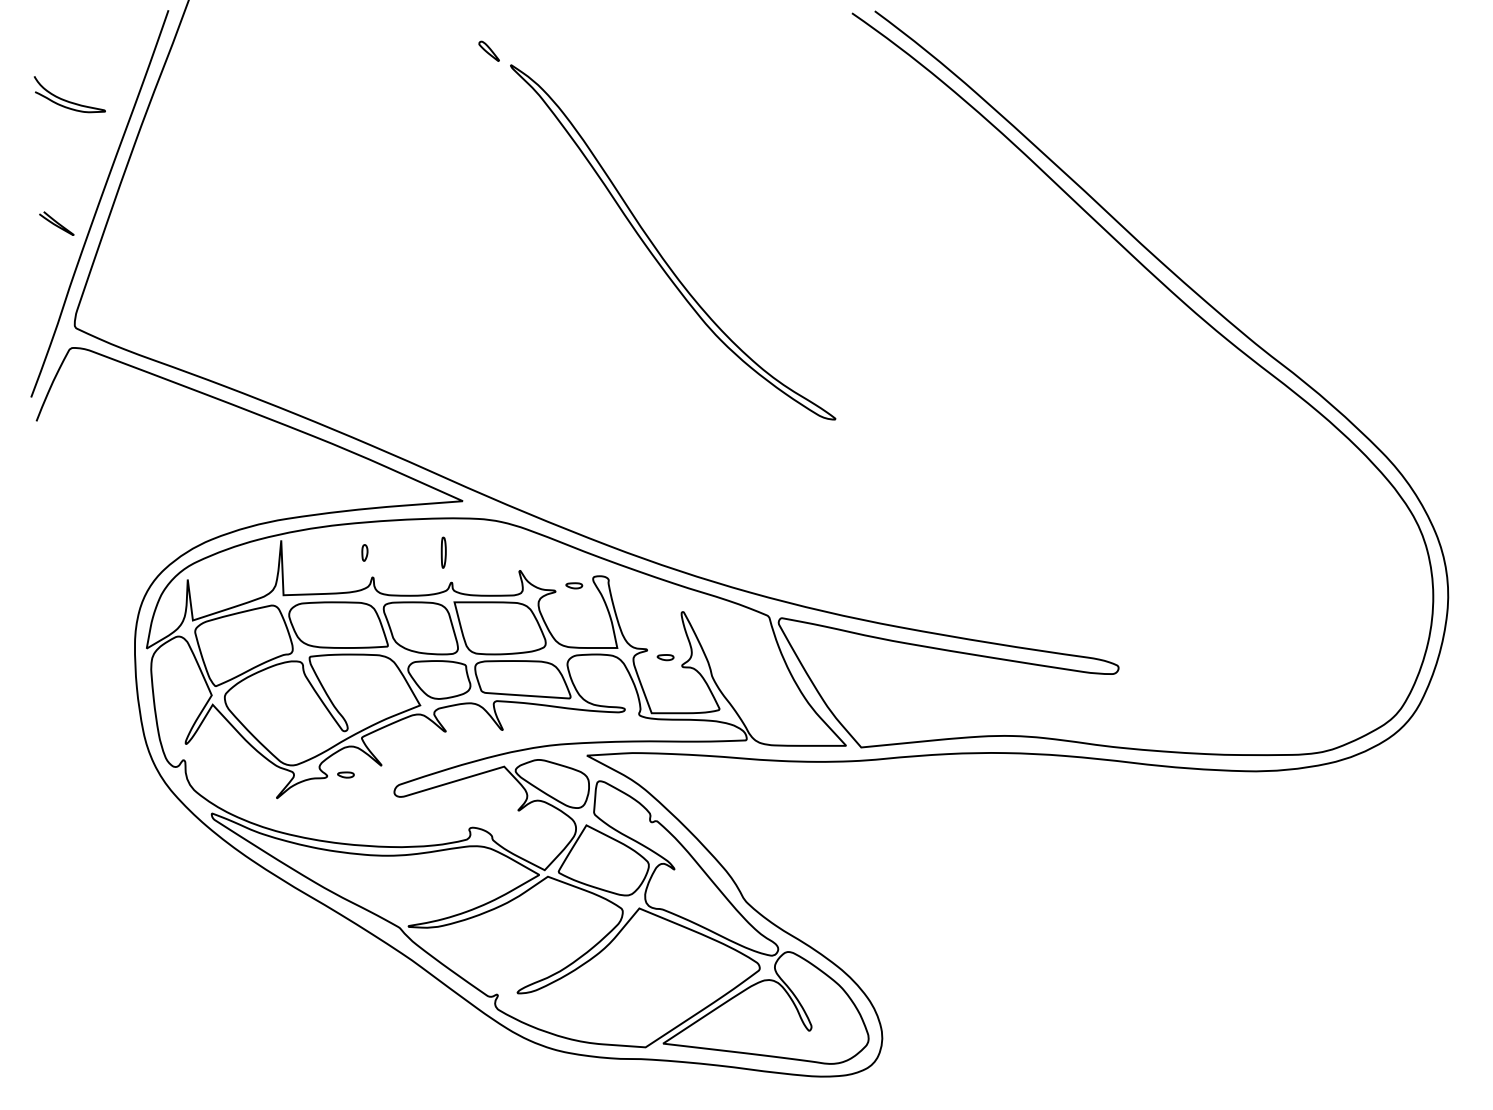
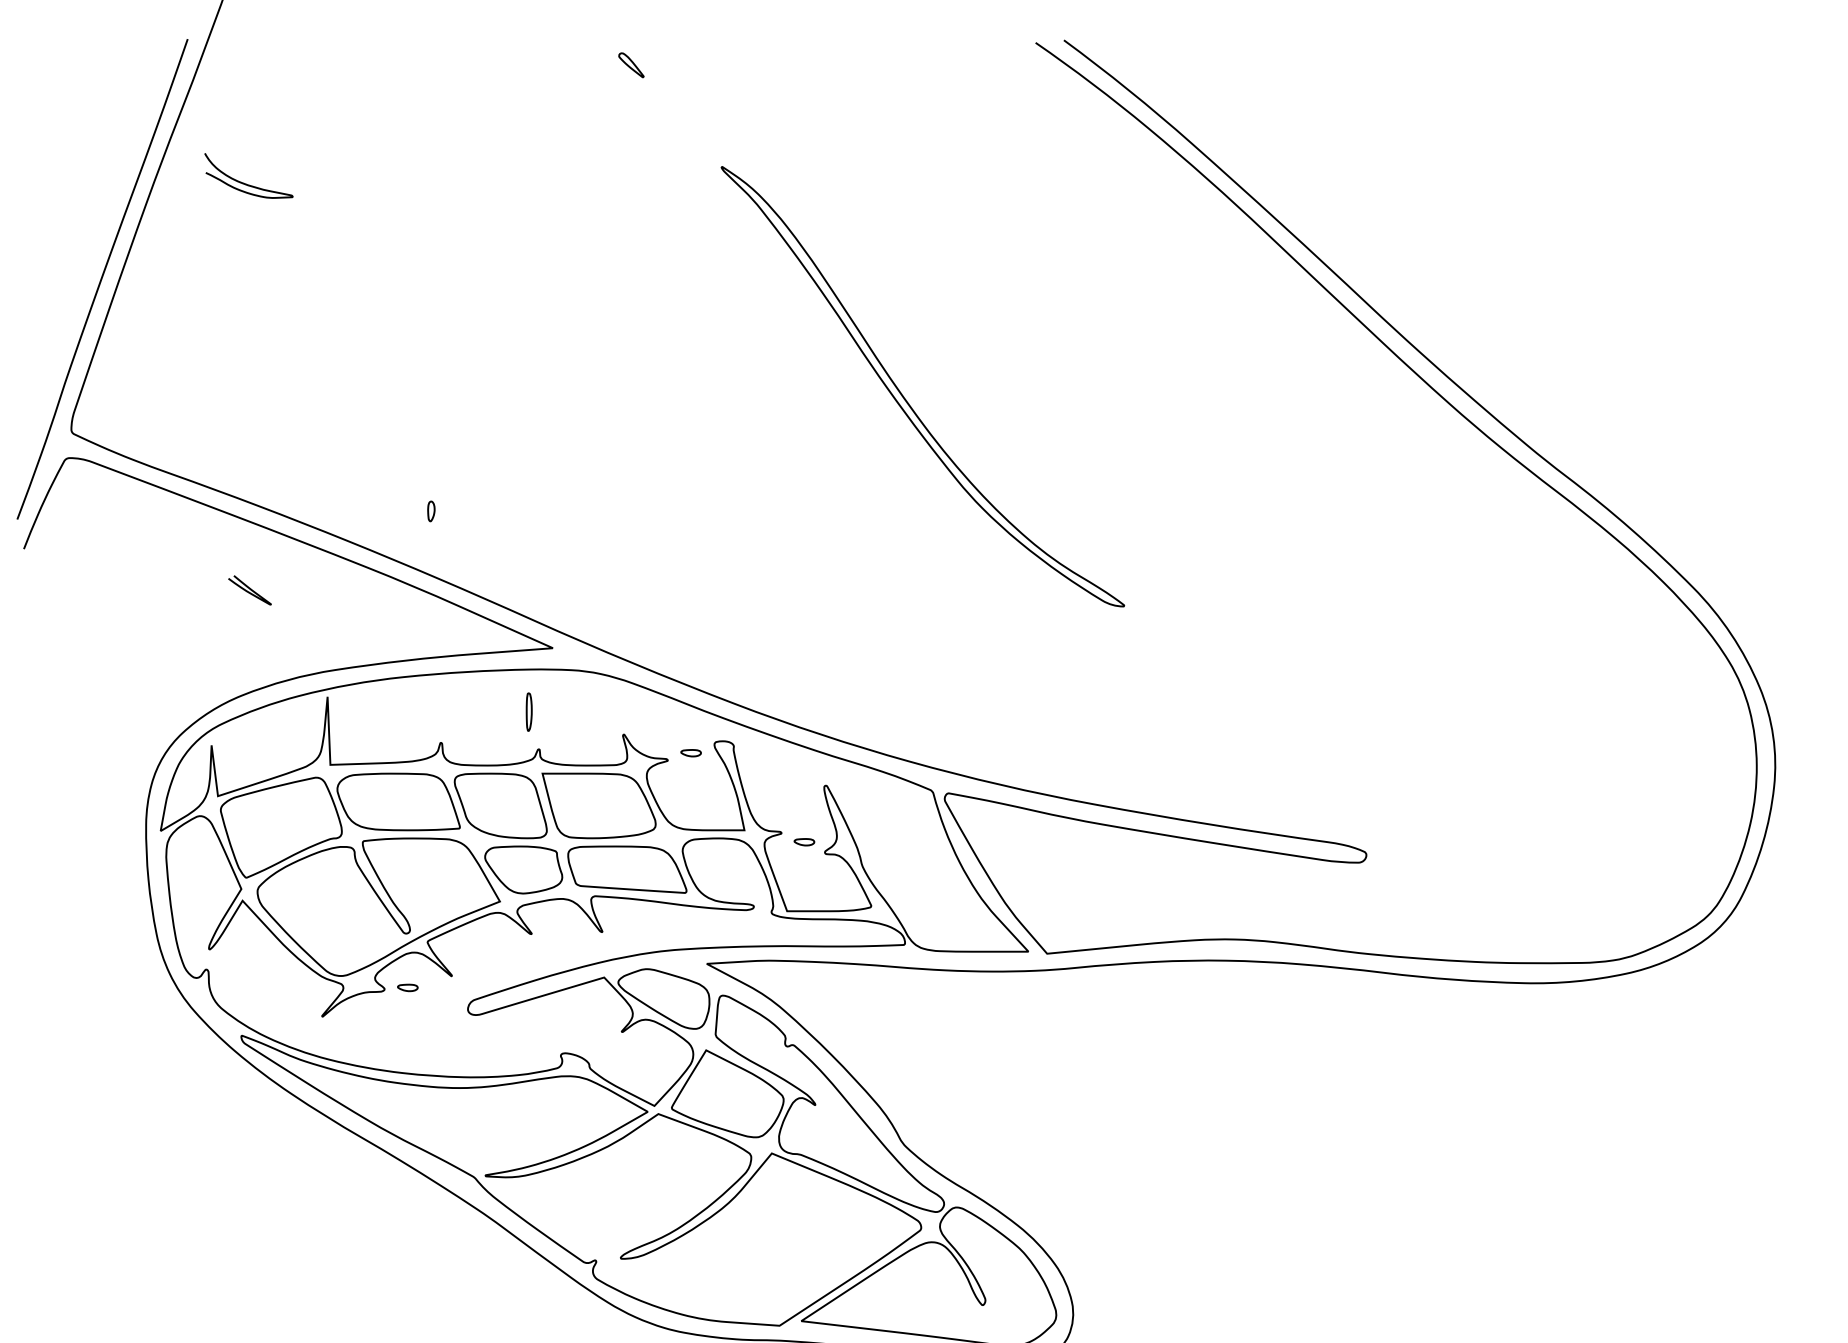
part: (488, 50) -> (630, 64), moved
curve: (68, 100) -> (247, 183), moved
curve: (56, 223) -> (249, 590), moved
part: (659, 251) -> (905, 397), moved
part: (364, 552) -> (430, 510), moved

